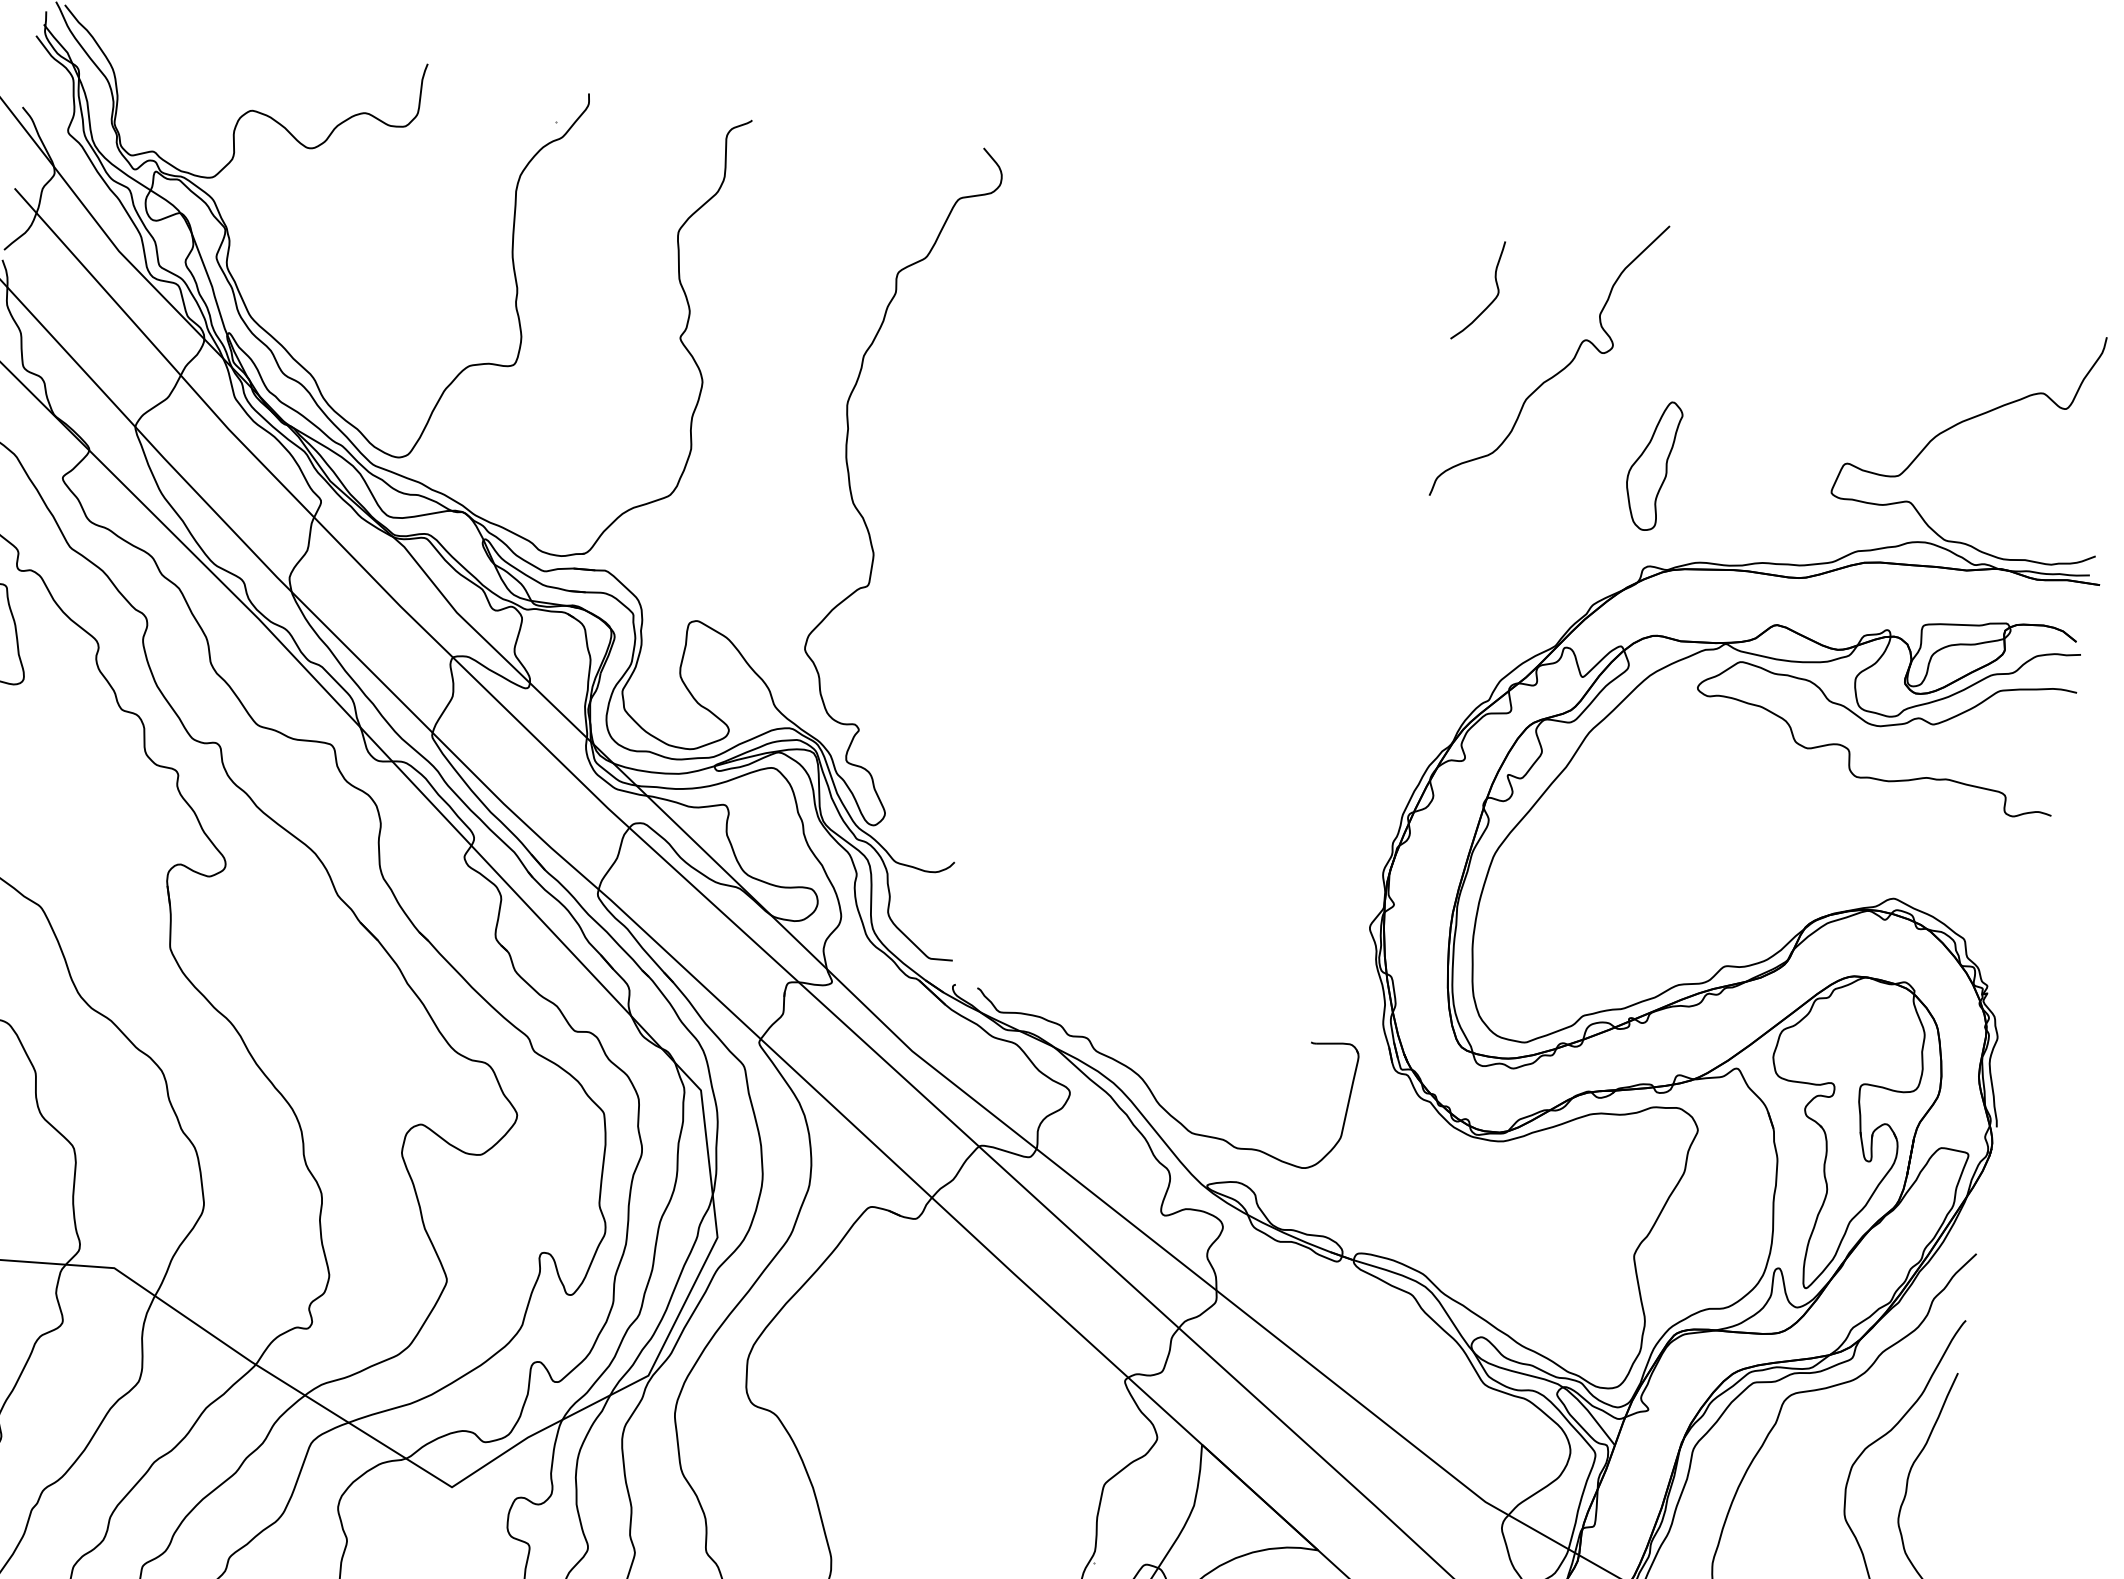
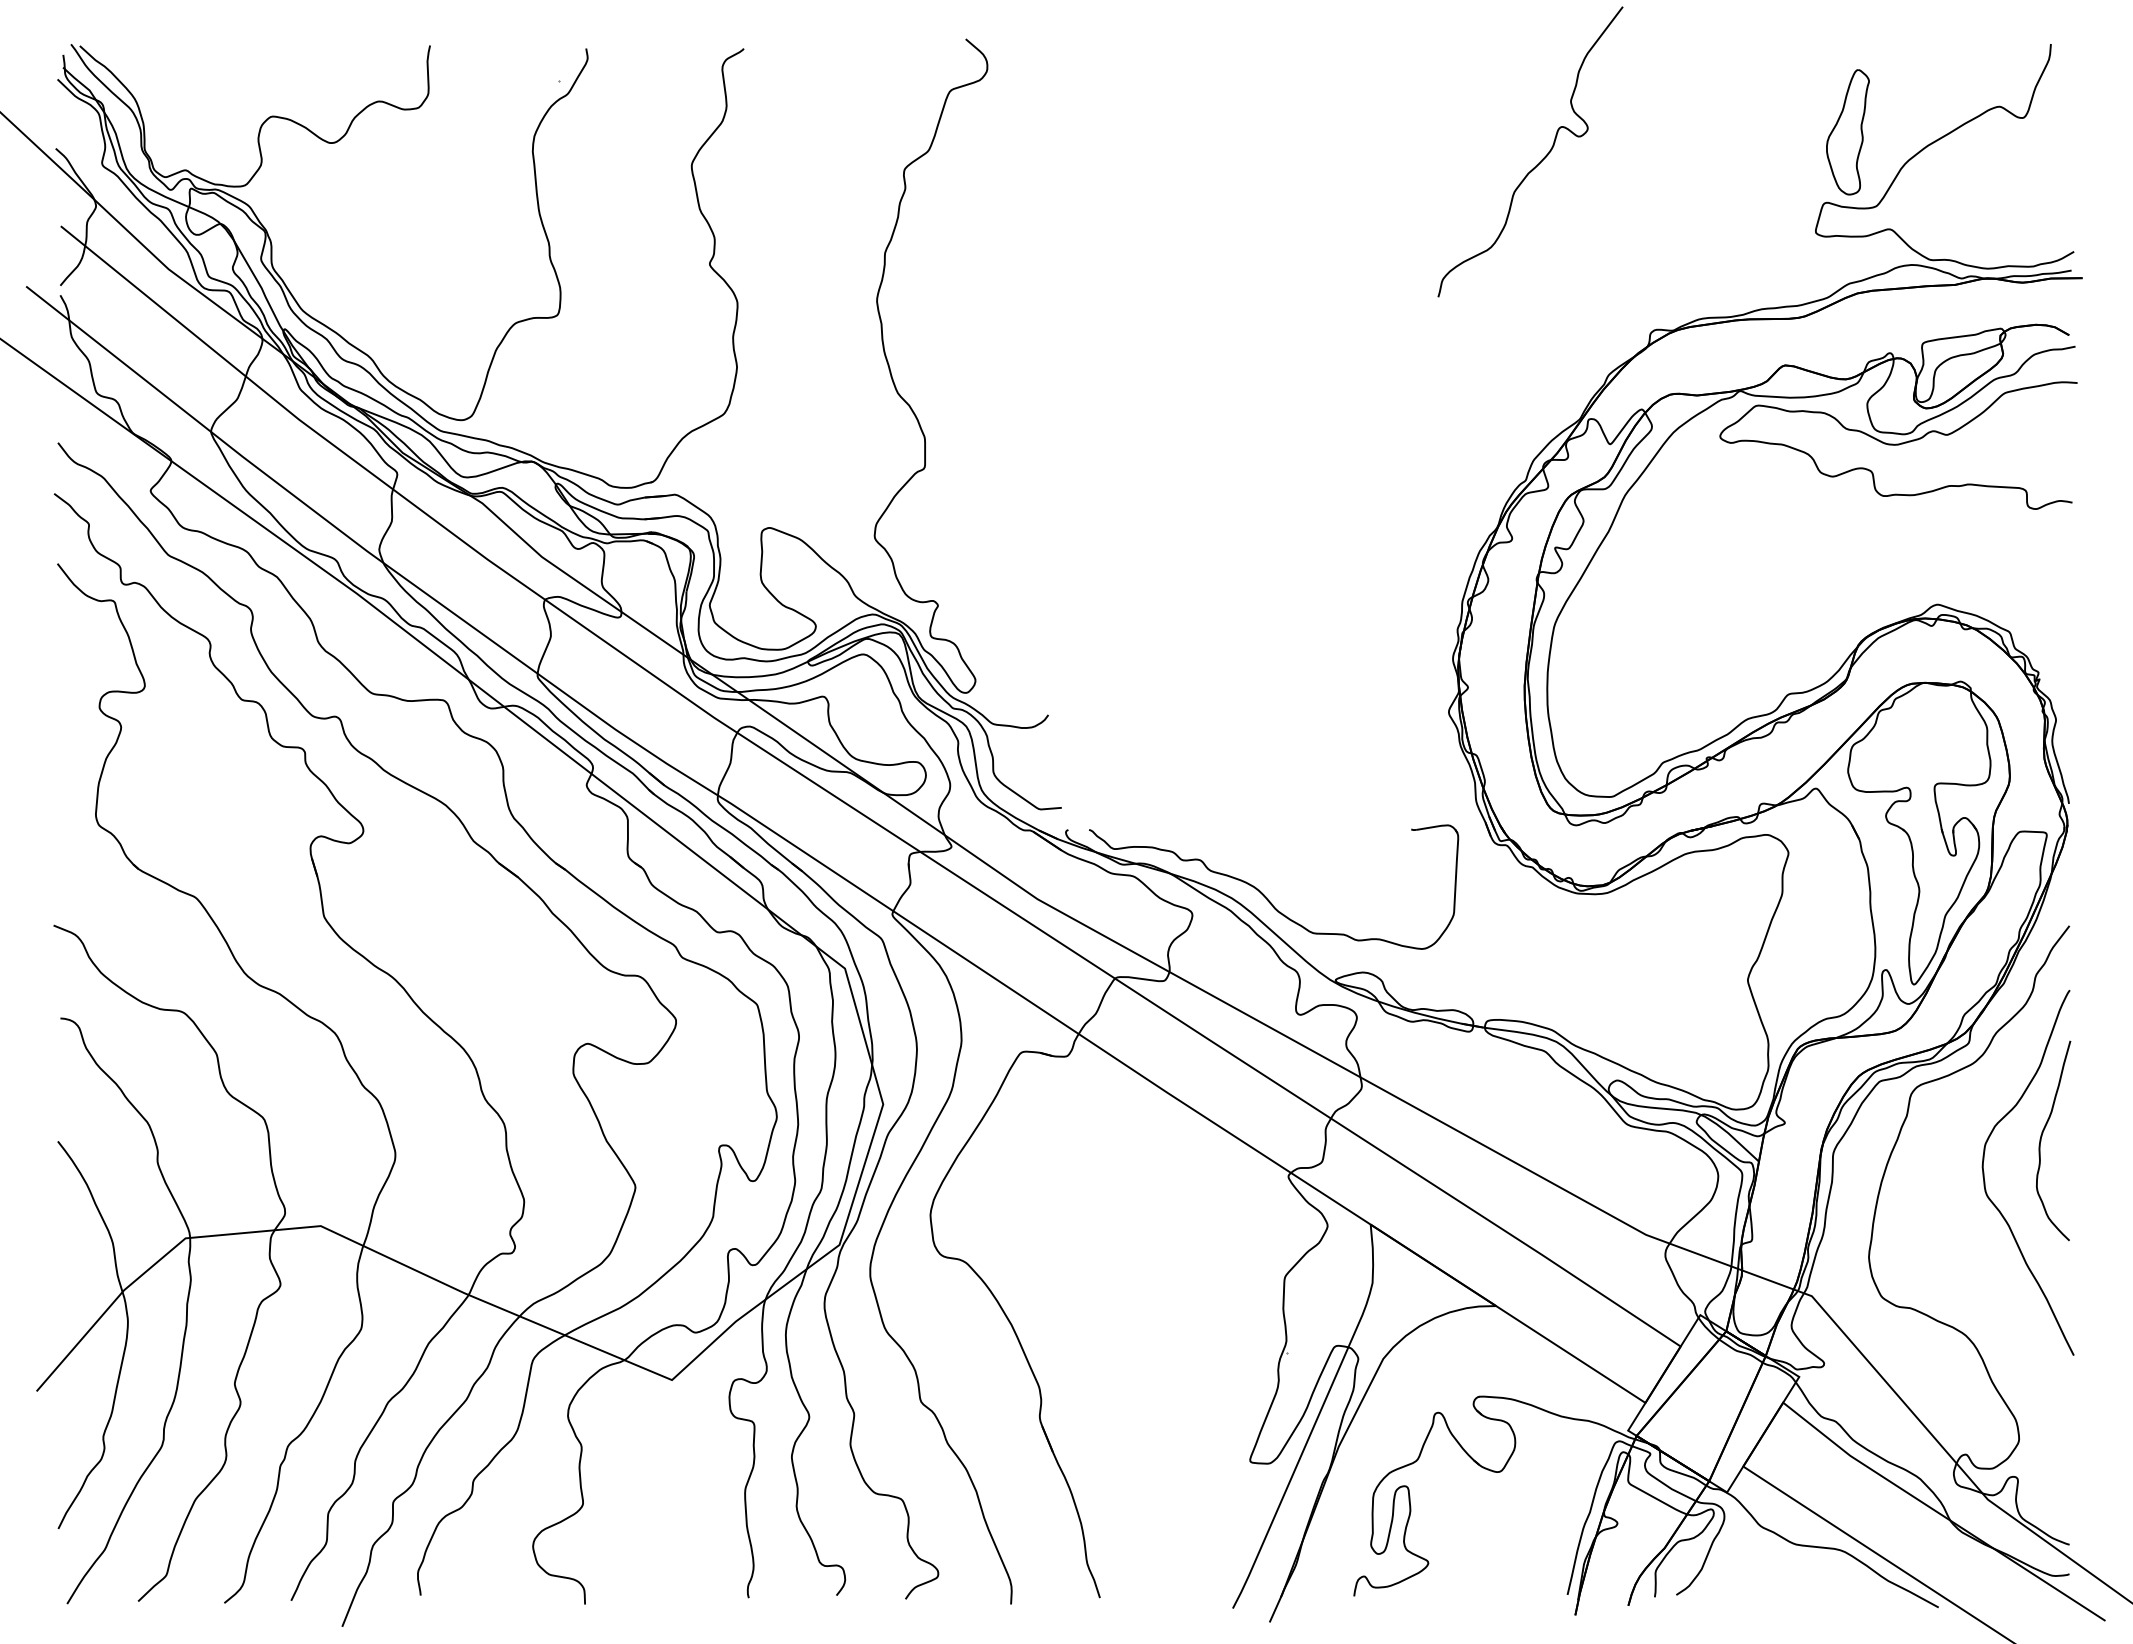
curve: (1491, 301) -> (1466, 105), removed
part: (1651, 465) -> (1847, 132), moved

